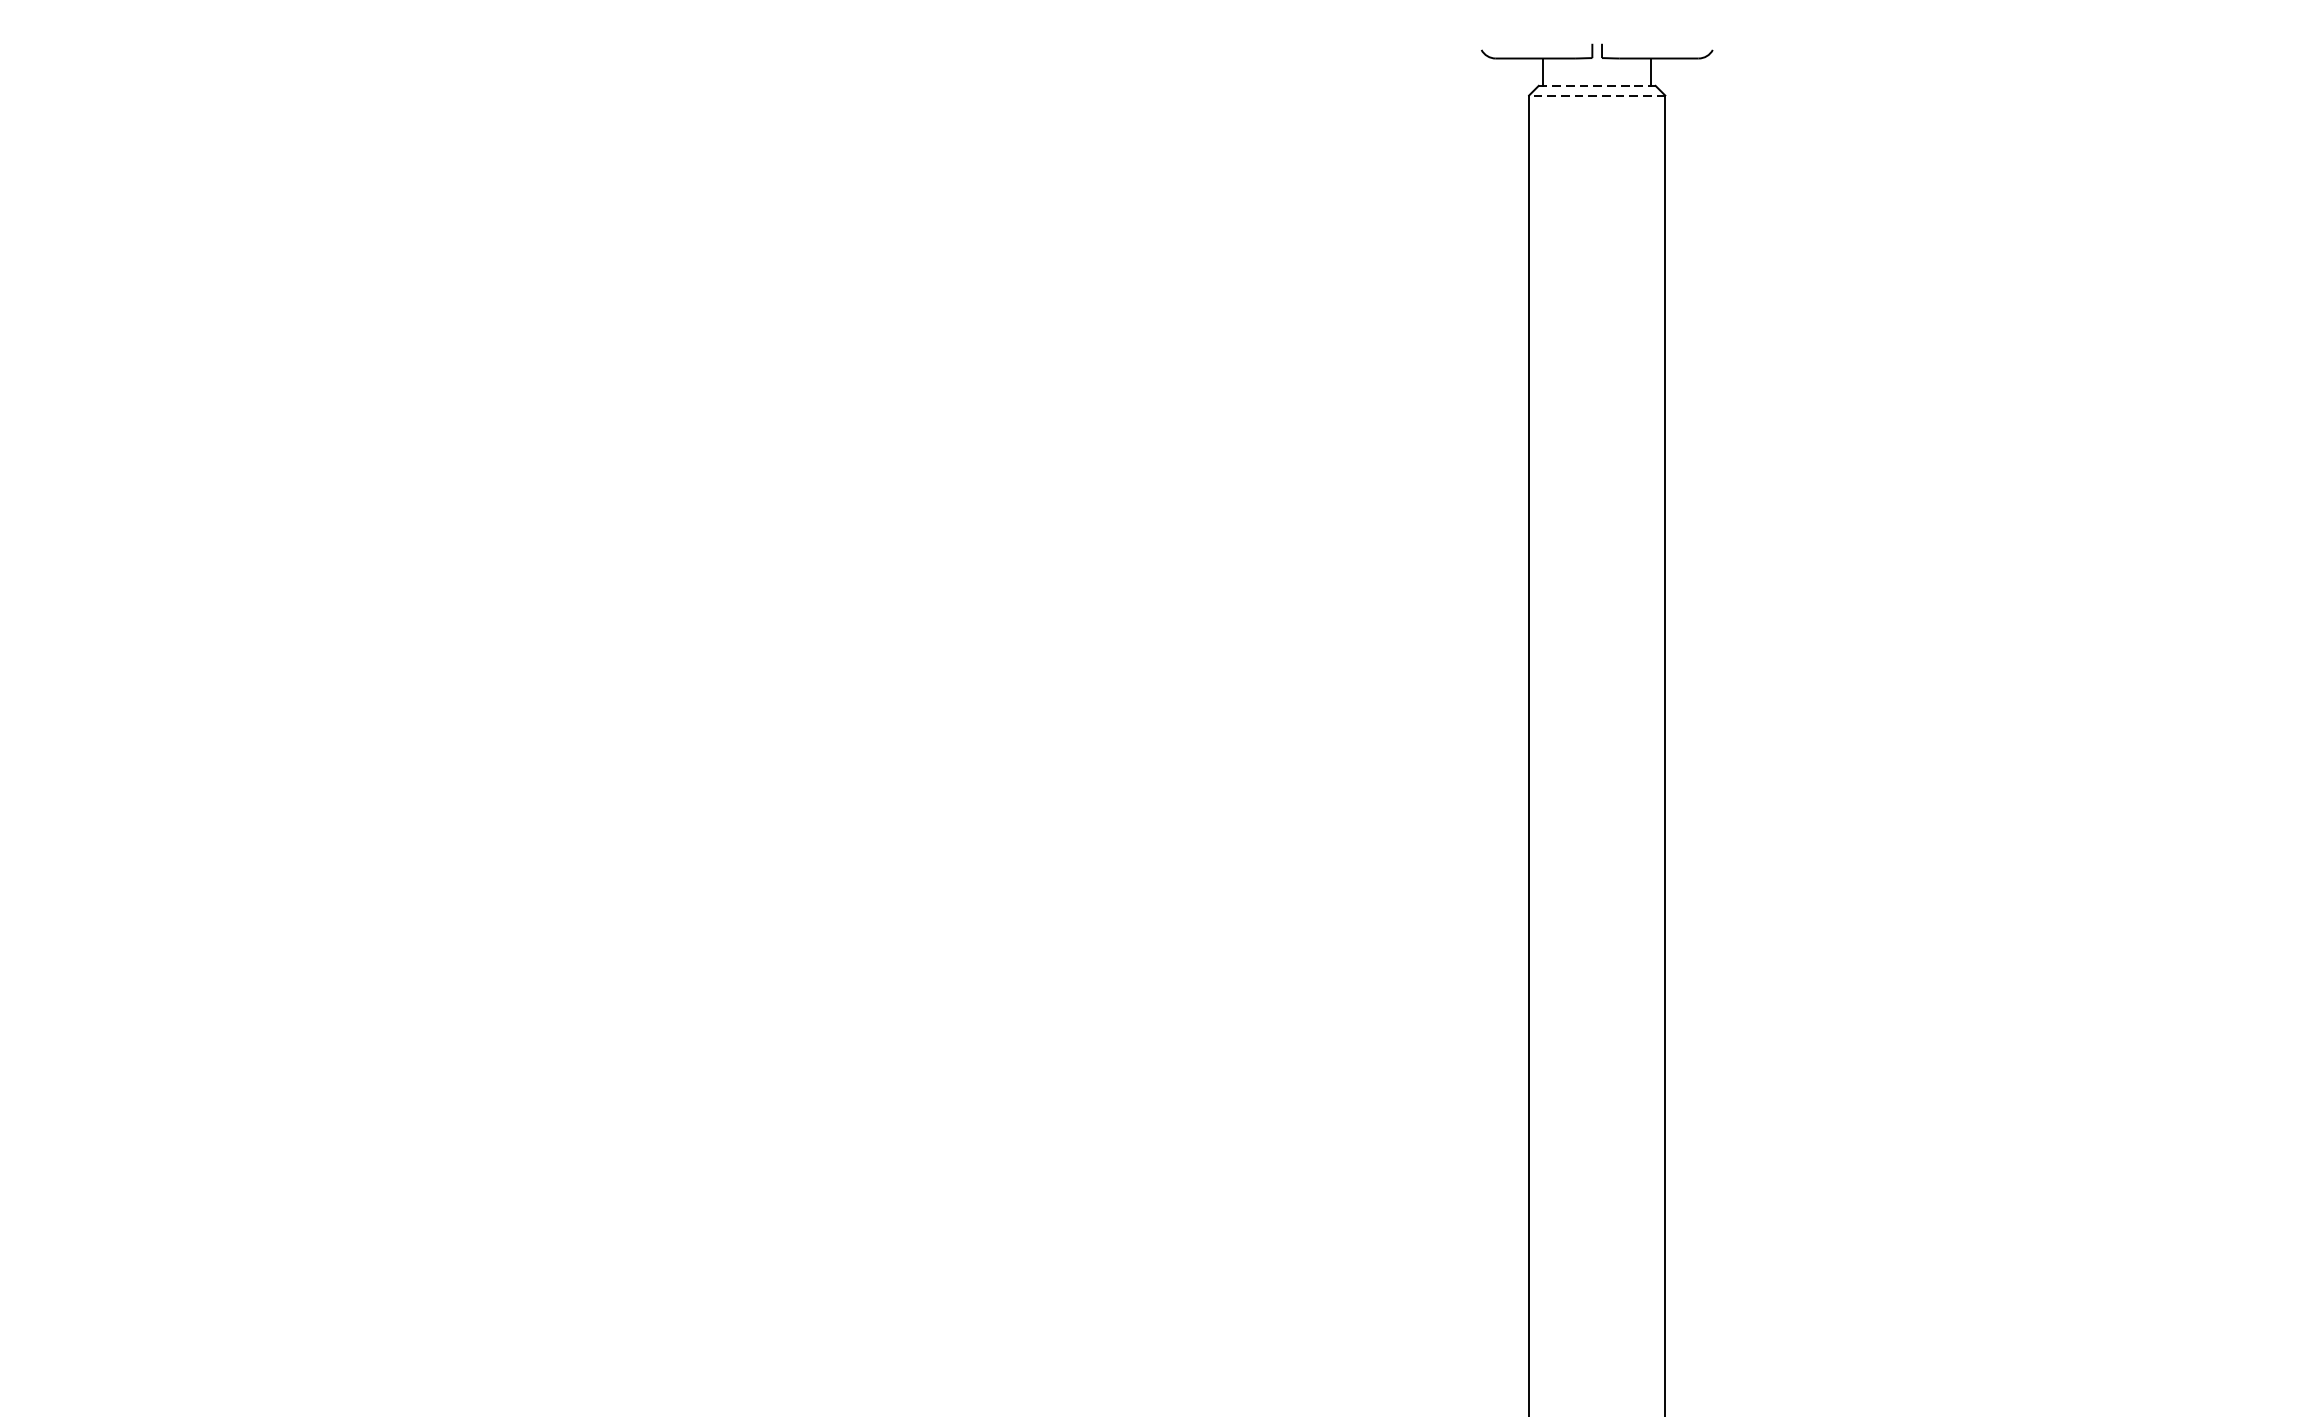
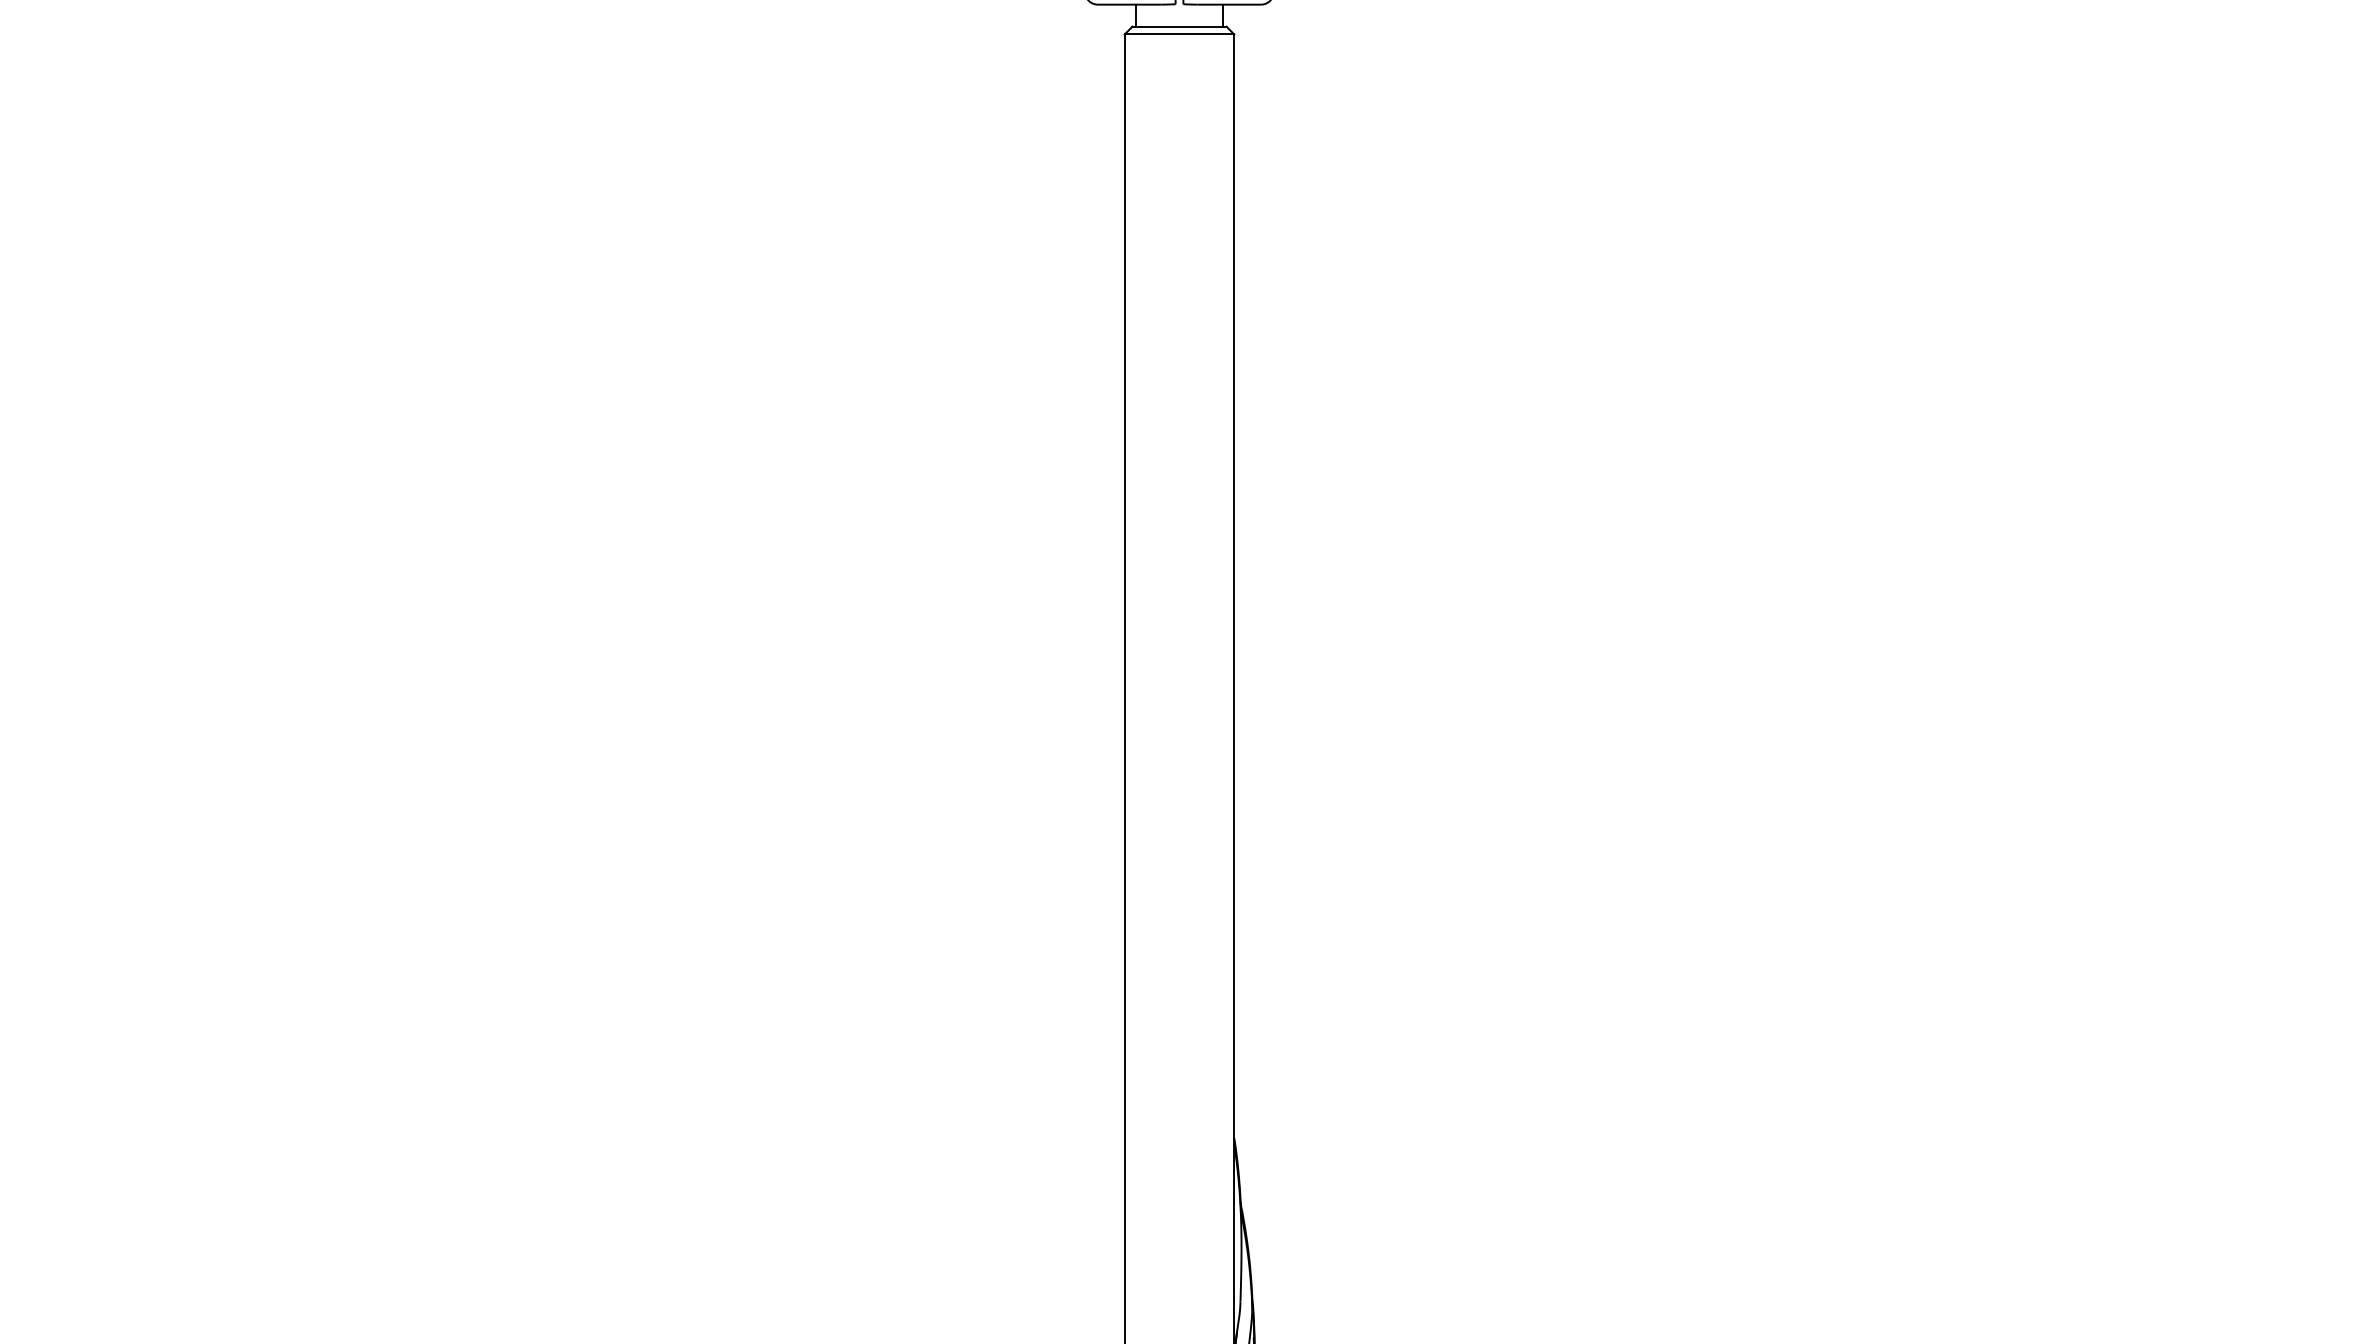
line: (1597, 85) -> (1179, 26), dashed -> solid
line: (1597, 95) -> (1179, 34), dashed -> solid

